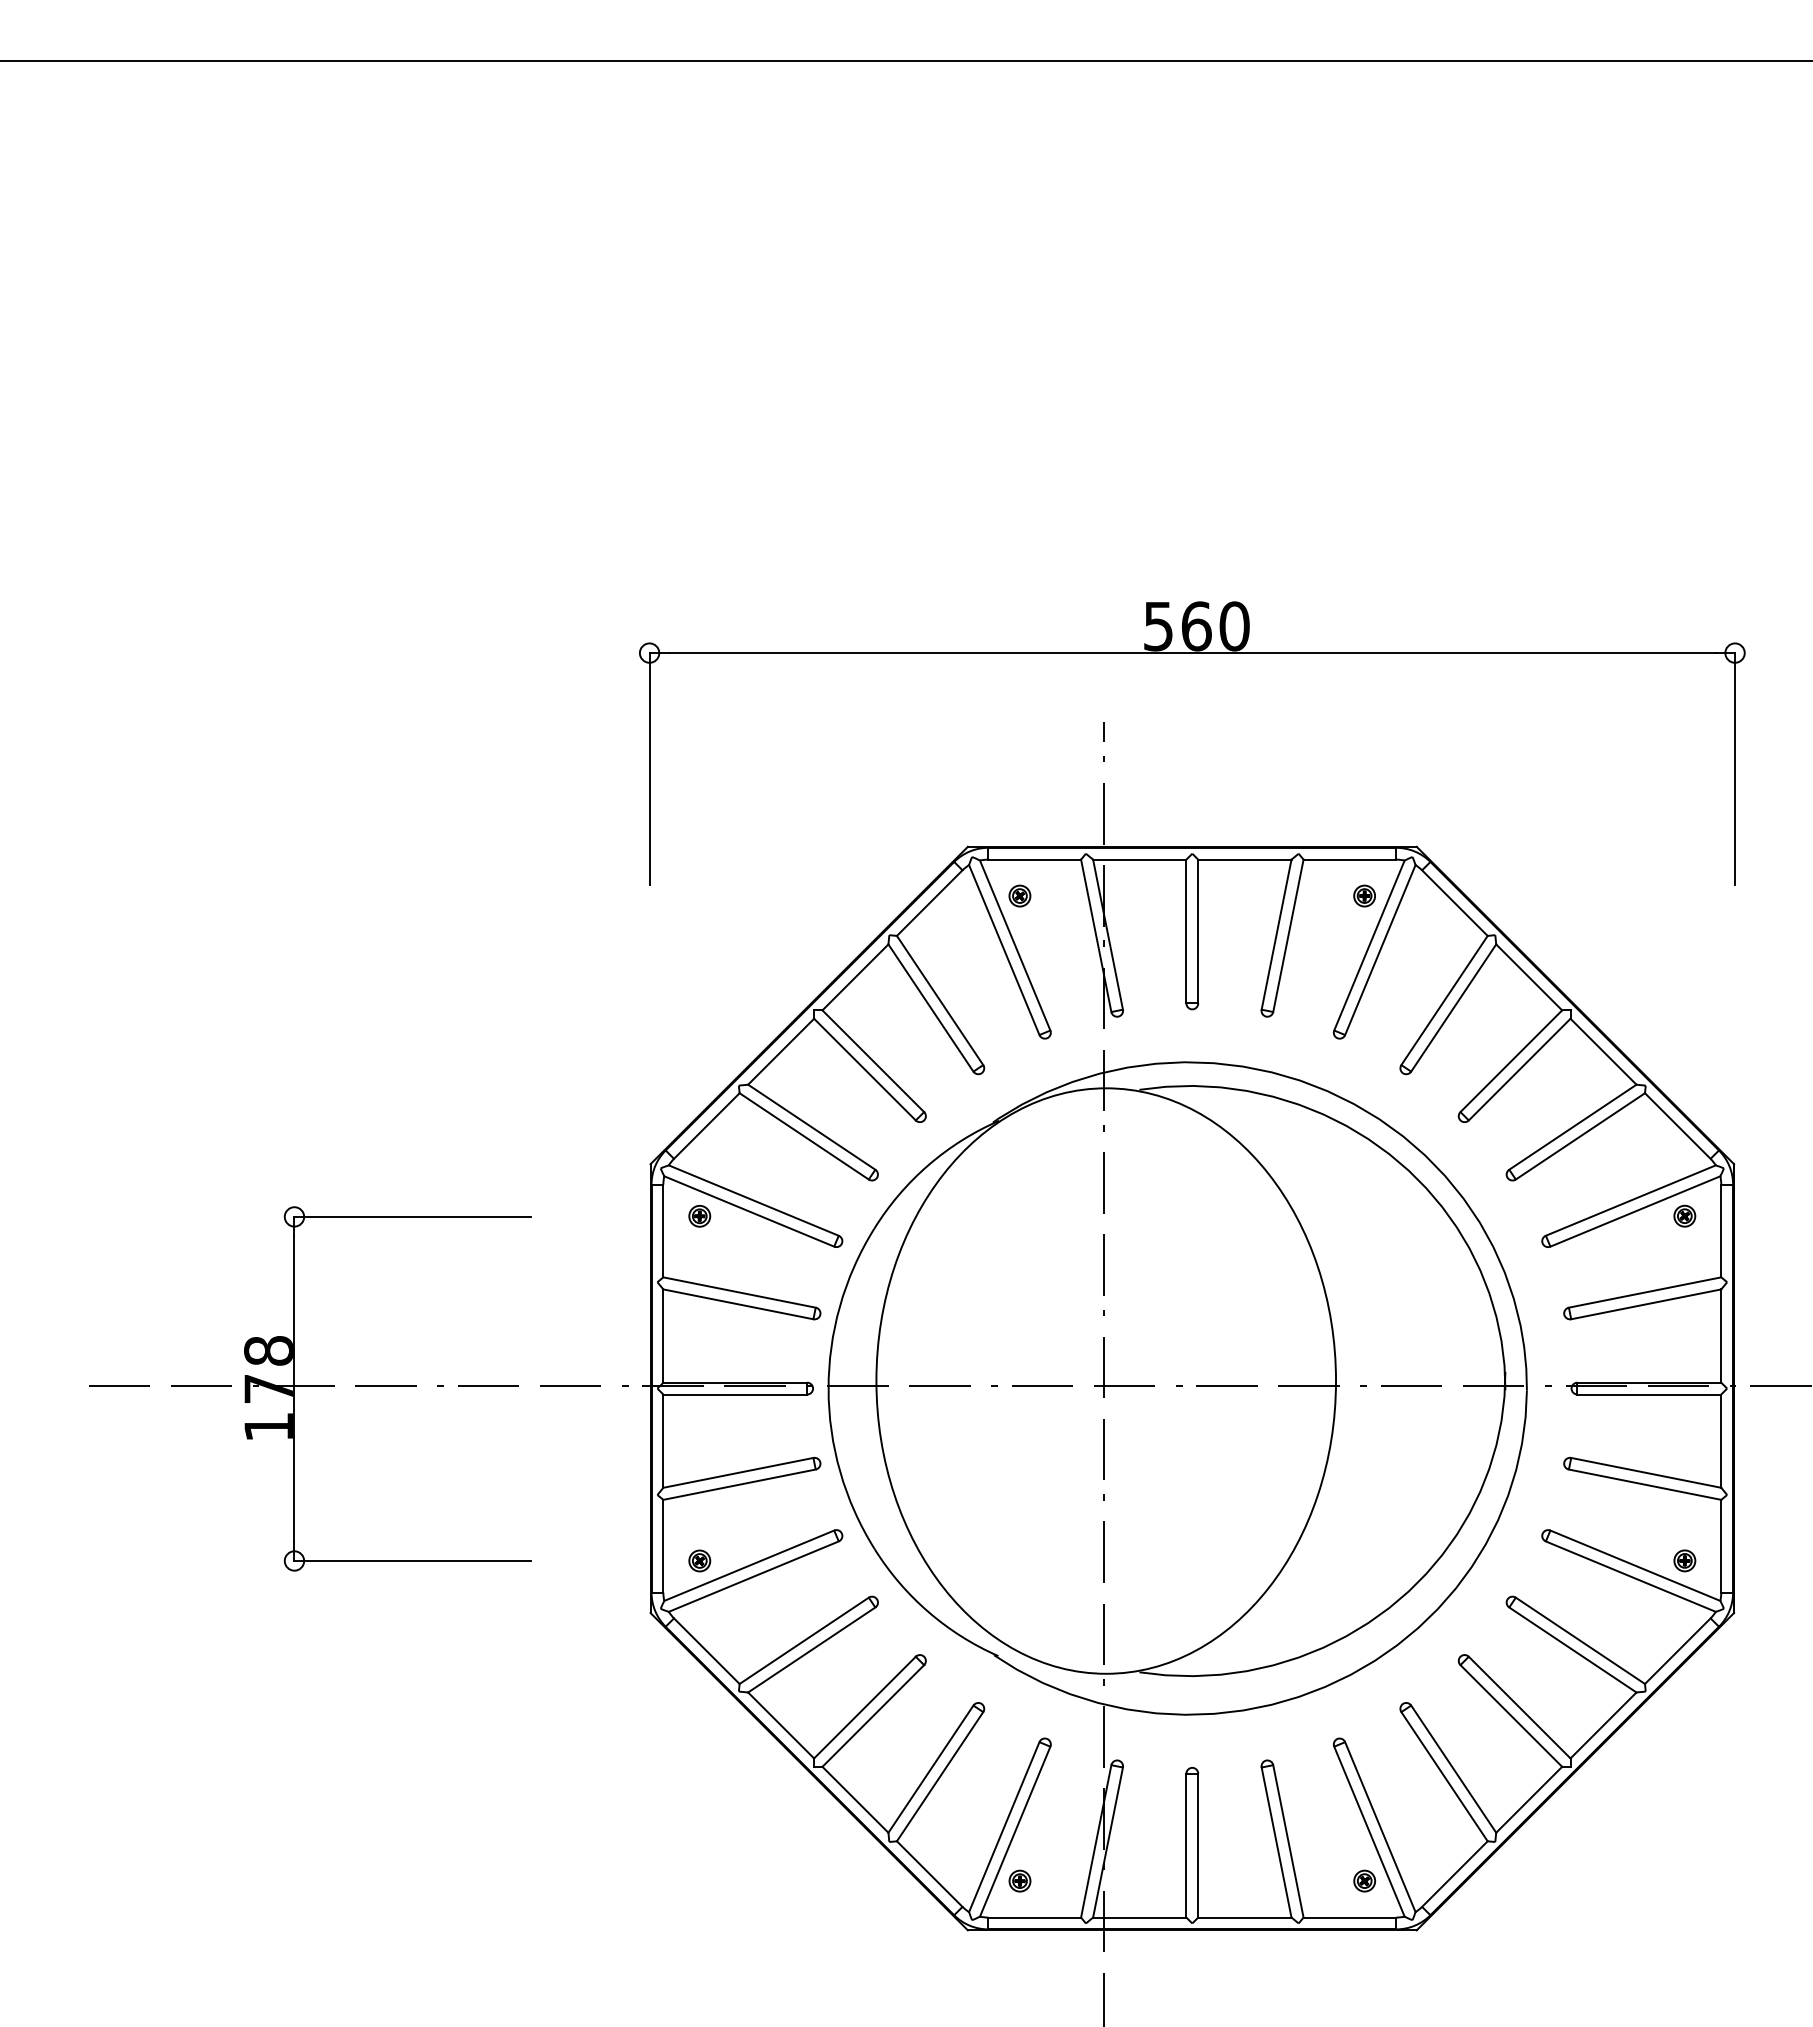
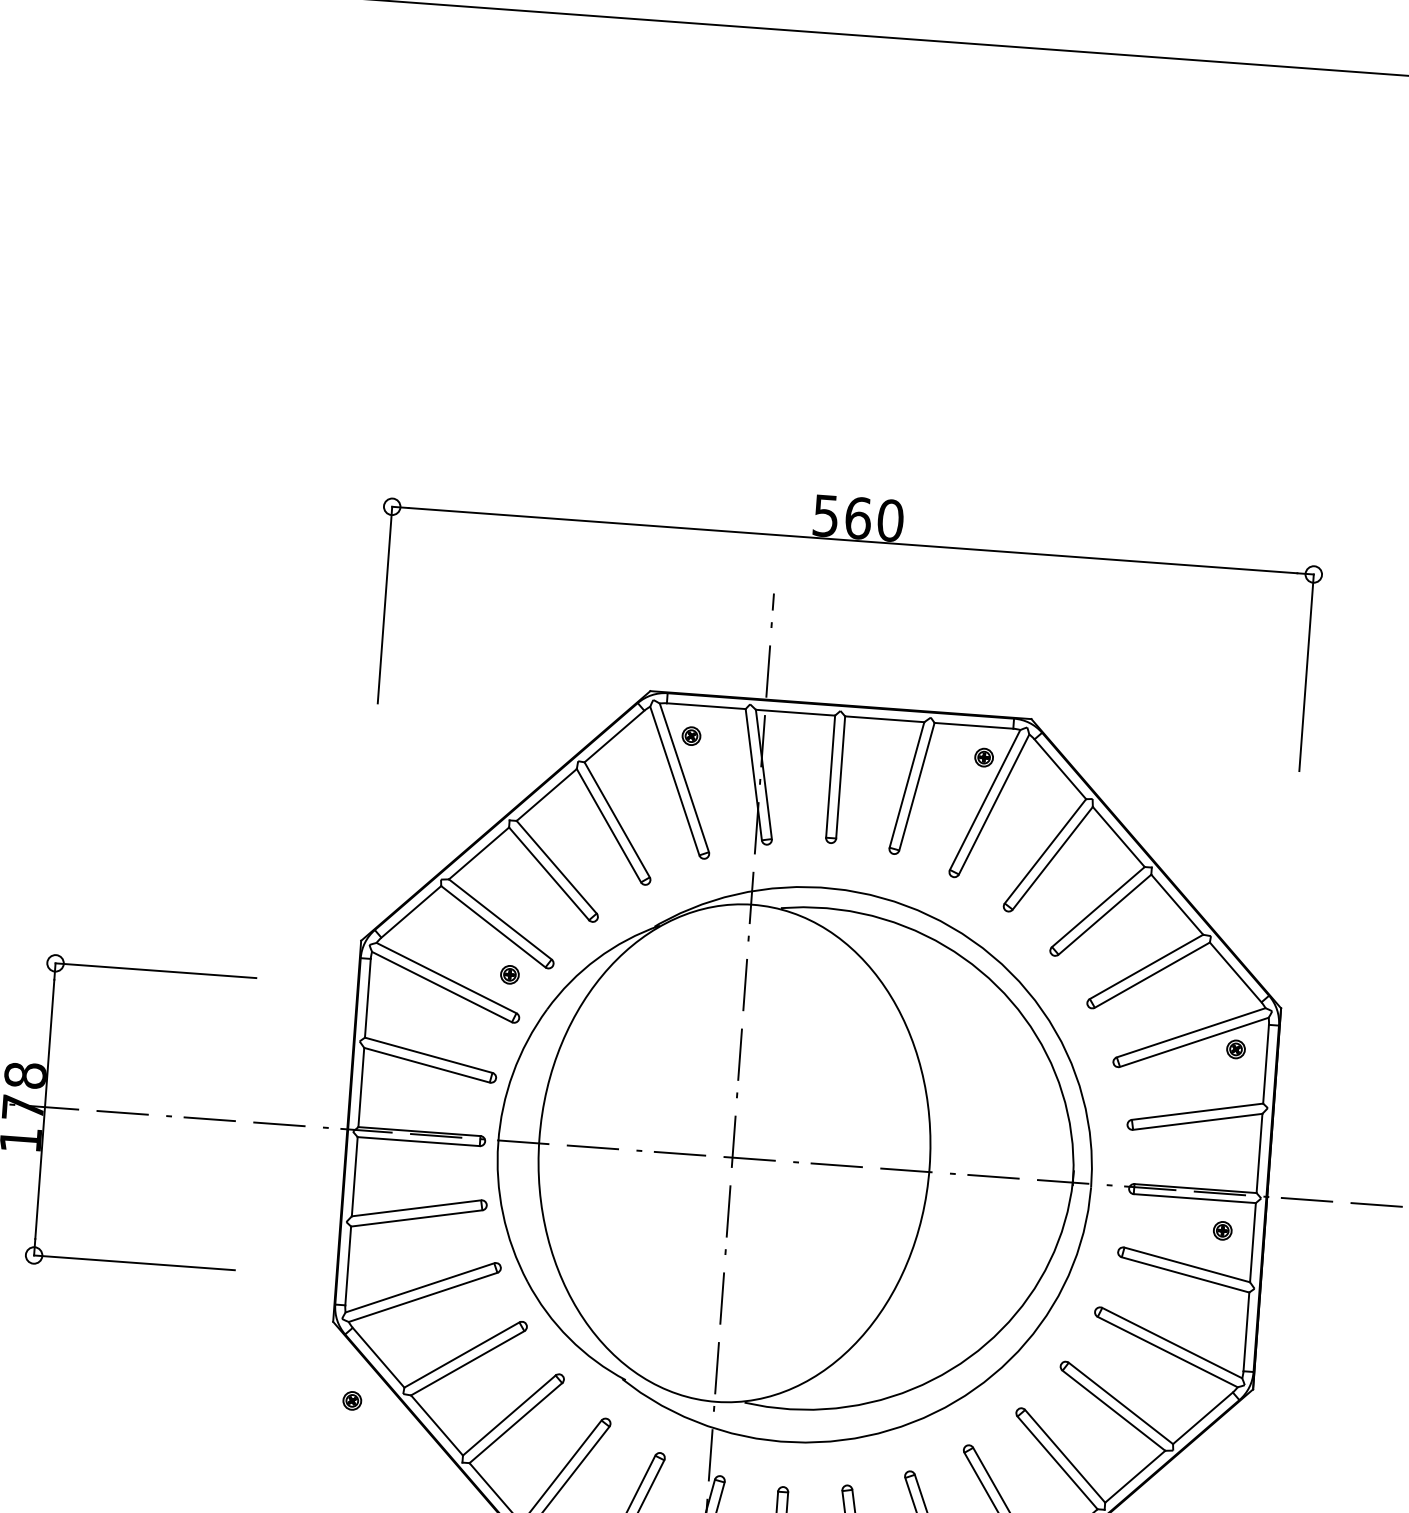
part: (699, 1216) -> (509, 975), moved
part: (699, 1560) -> (352, 1400), moved
part: (1684, 1560) -> (1222, 1230), moved

